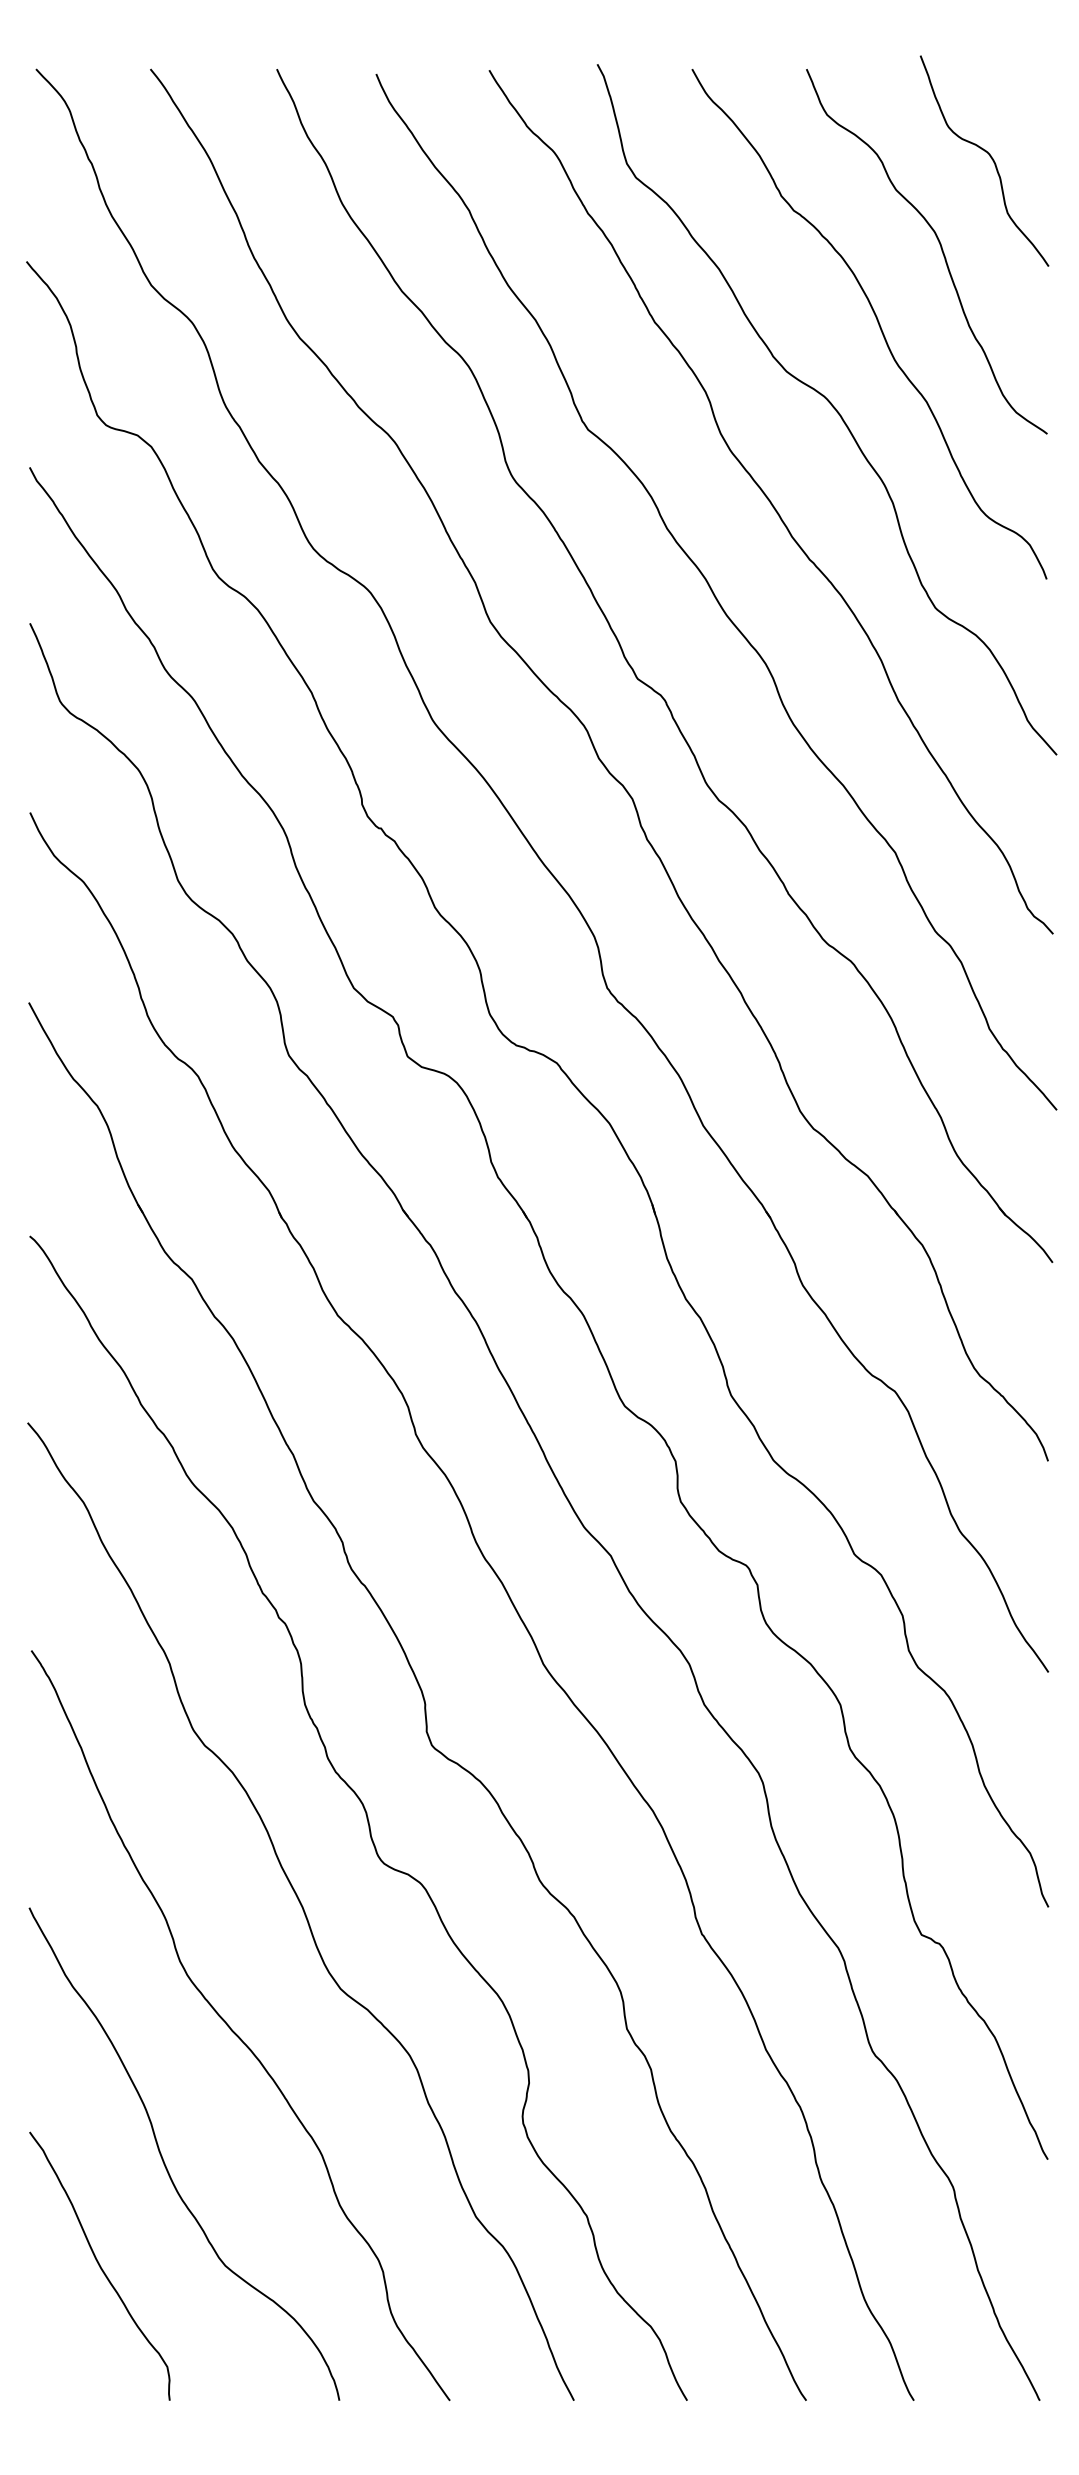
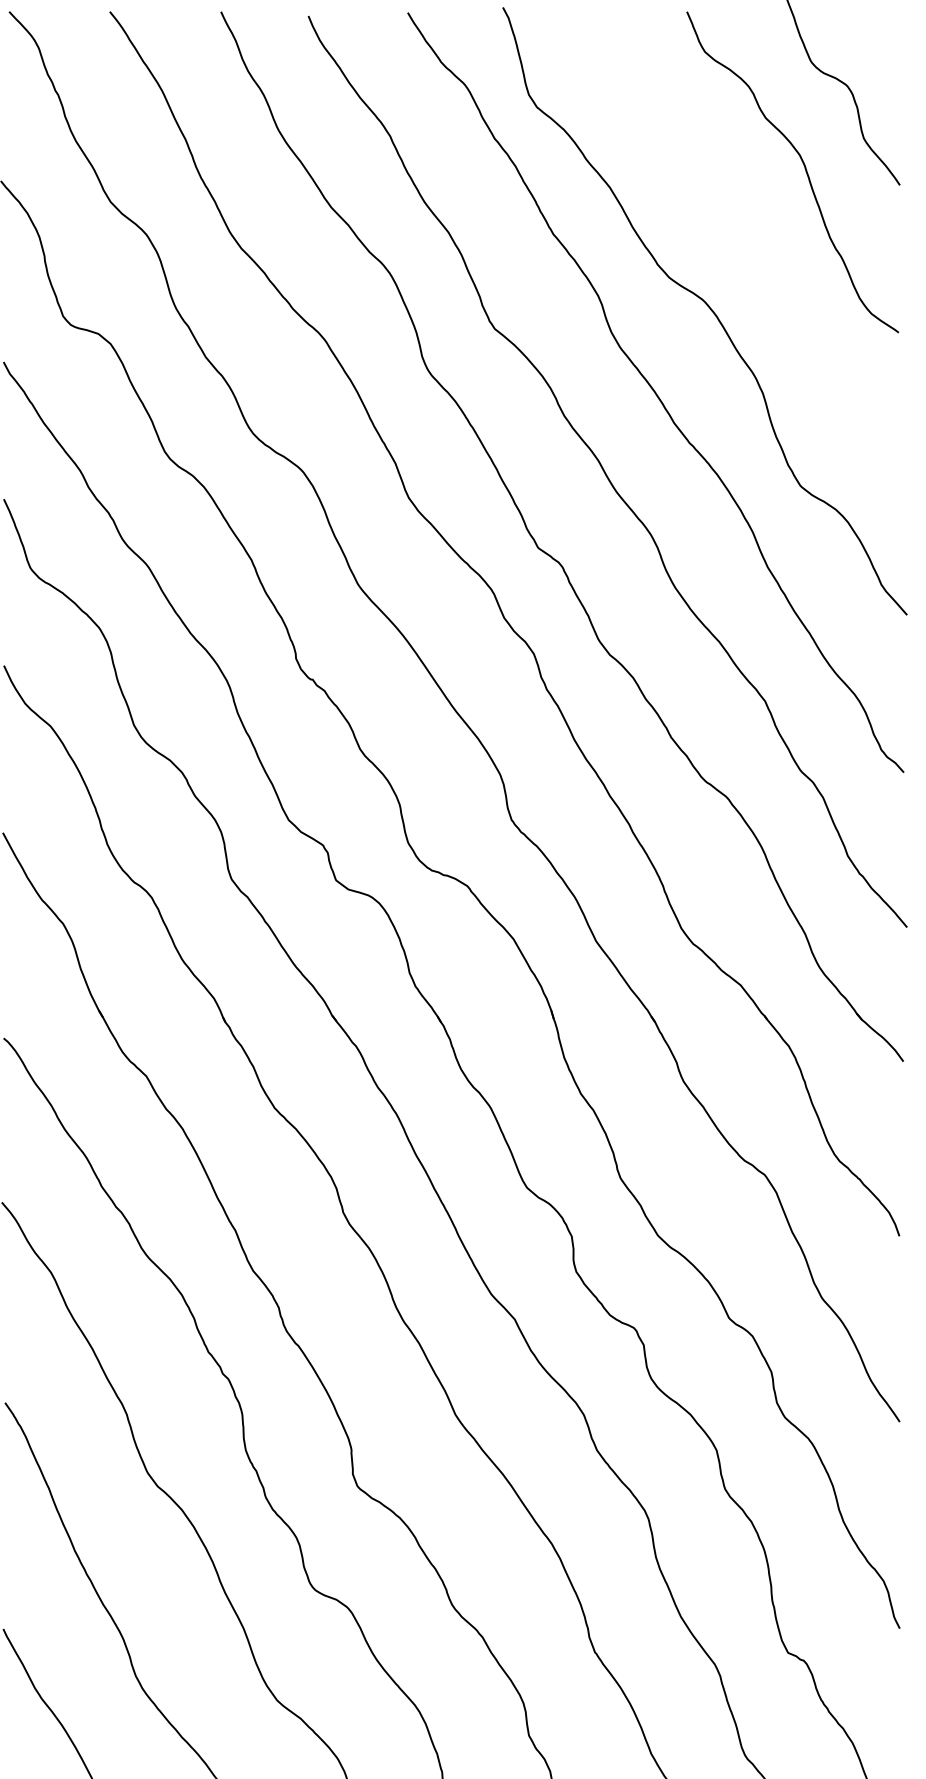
curve: (876, 320) -> (748, 232), removed

